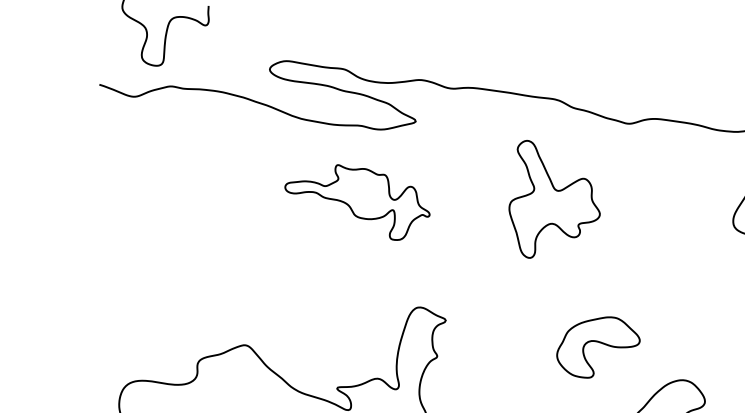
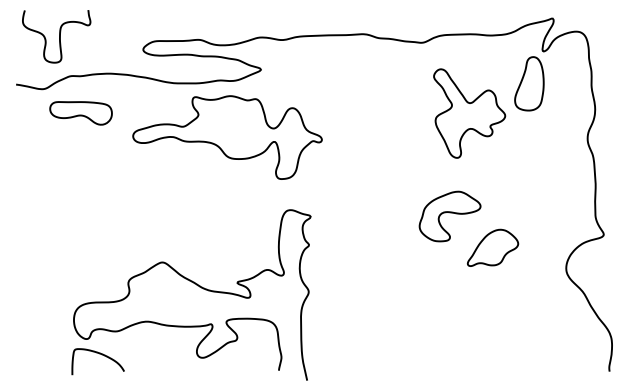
part: (175, 136) -> (80, 113), added
part: (357, 200) -> (227, 137), size x1.67
part: (554, 203) -> (469, 113), moved
part: (597, 347) -> (449, 216), moved

